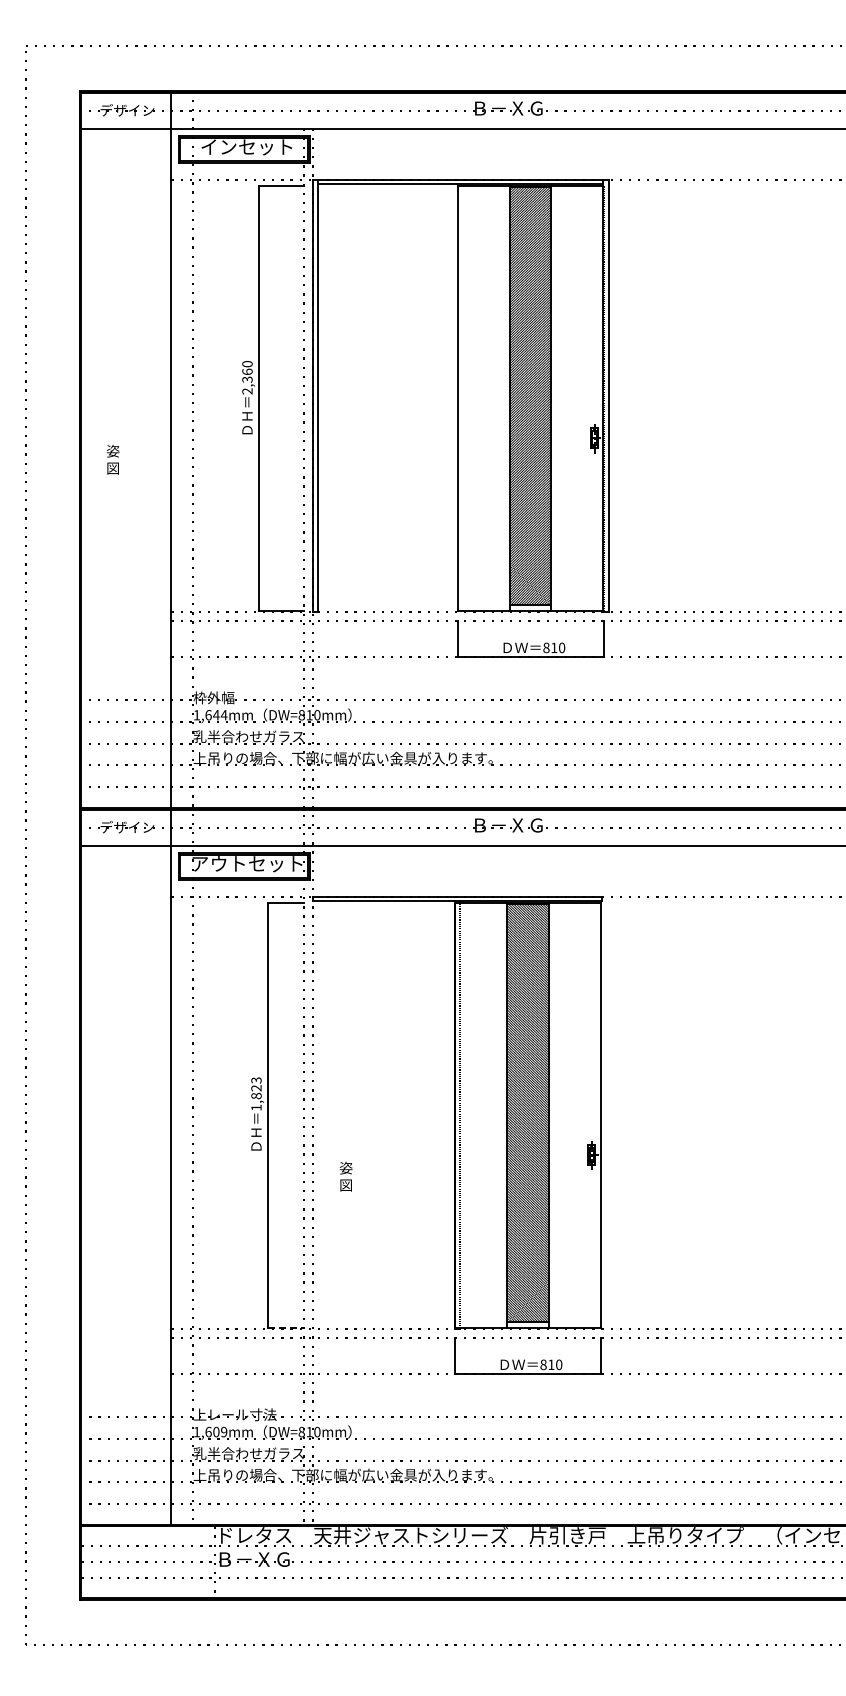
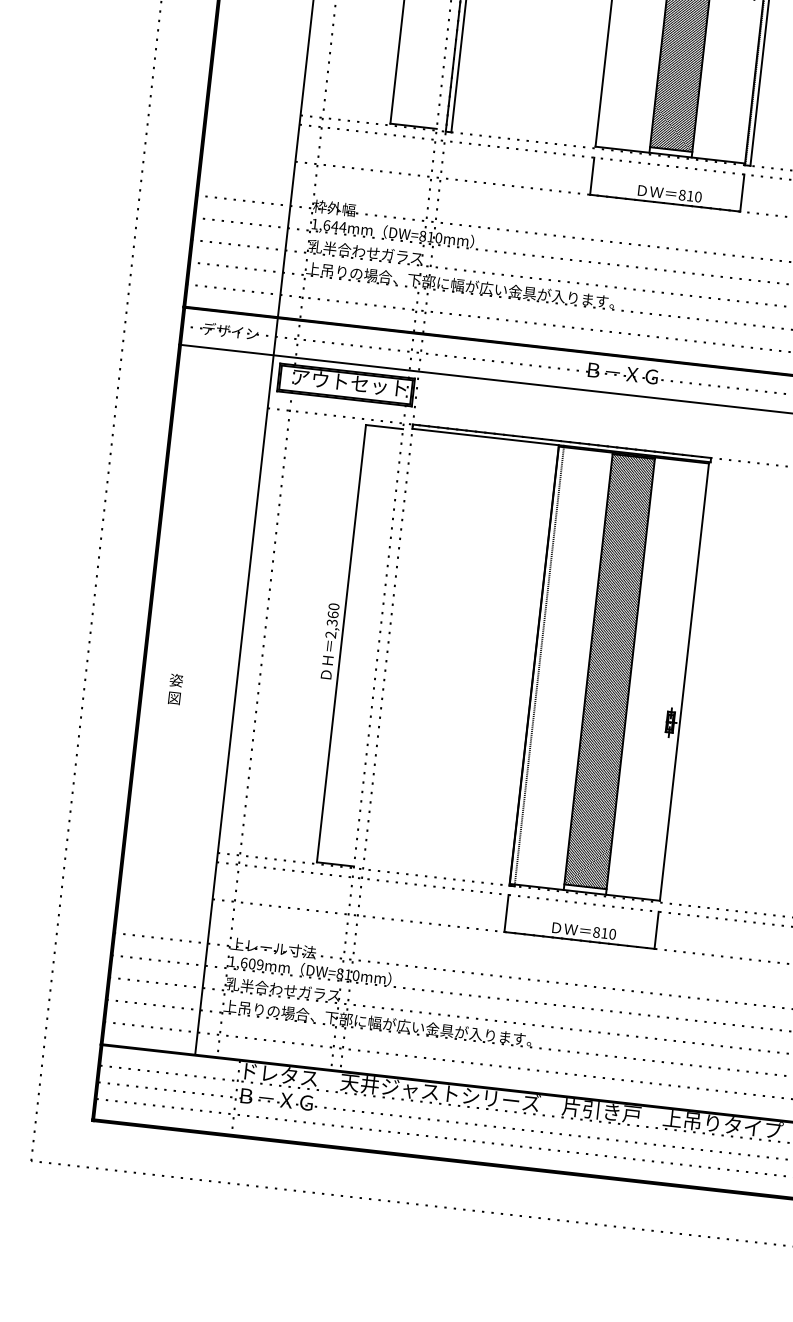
text: (256, 1093) -> (332, 620), 1,823 -> 2,360
text: (345, 1176) -> (174, 688), moved
line: (286, 1327) -> (336, 864), dashed -> solid

